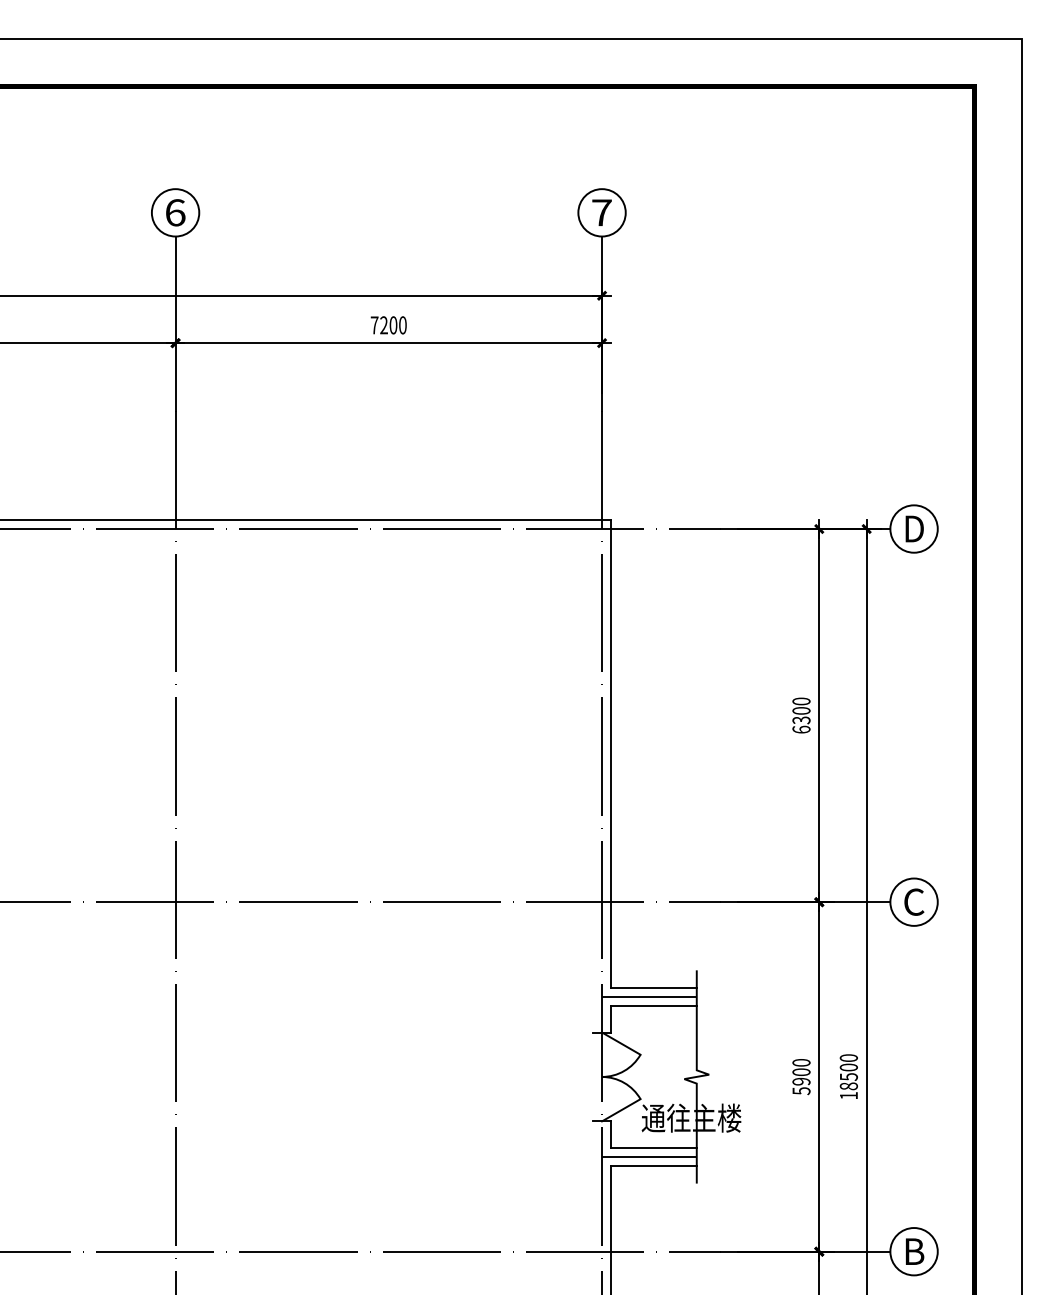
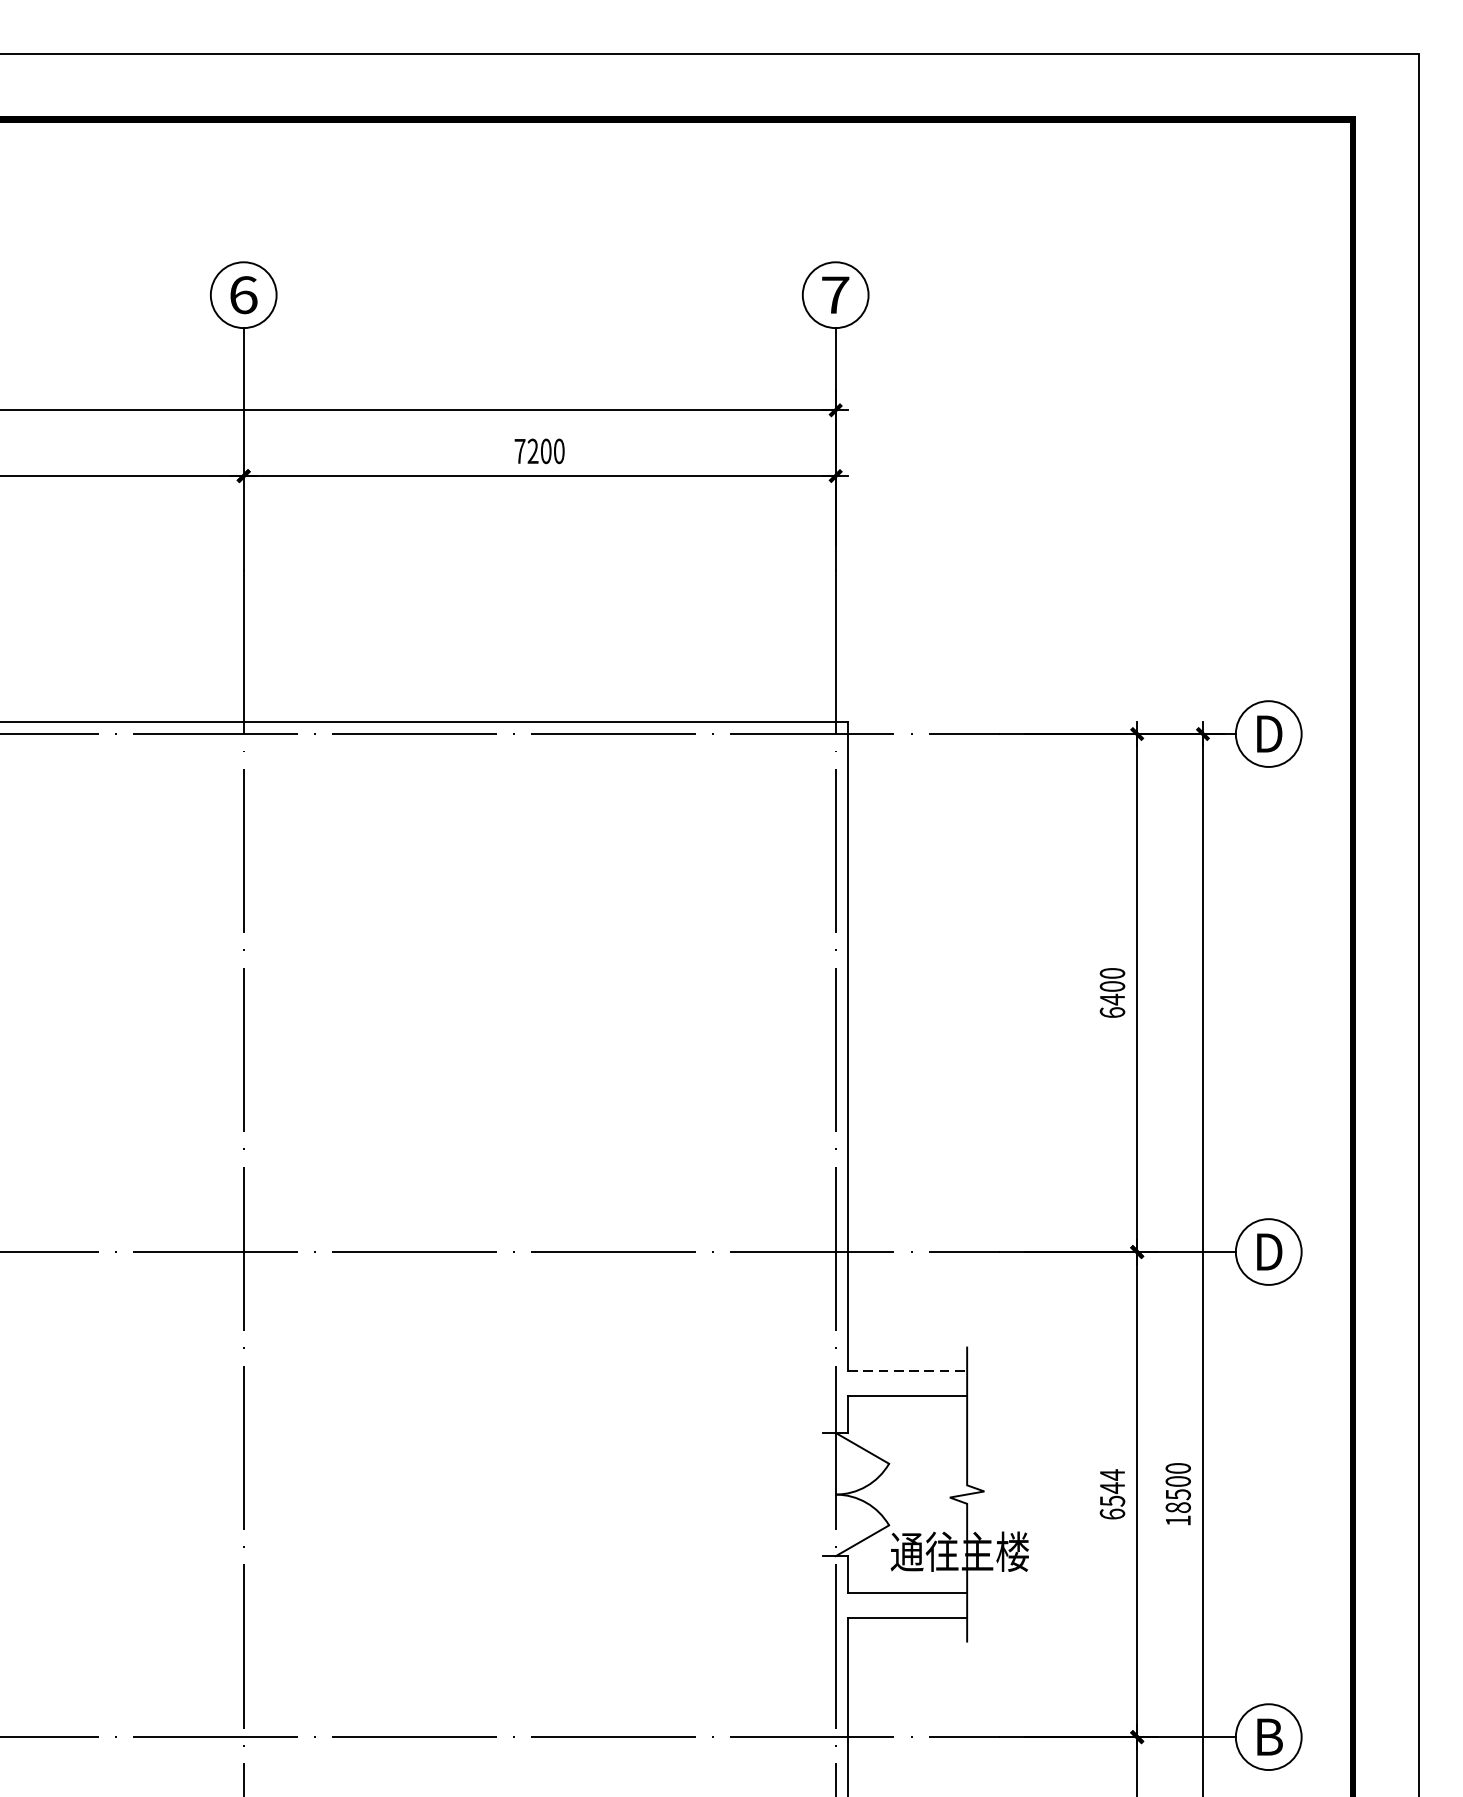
text: (801, 720) -> (1112, 999), 6300 -> 6400
text: (914, 901) -> (1269, 1251), C -> D
line: (653, 988) -> (907, 1371), solid -> dashed
line: (649, 996) -> (901, 1382), removed
text: (801, 1076) -> (1112, 1493), 5900 -> 6544
line: (649, 1156) -> (901, 1604), removed

